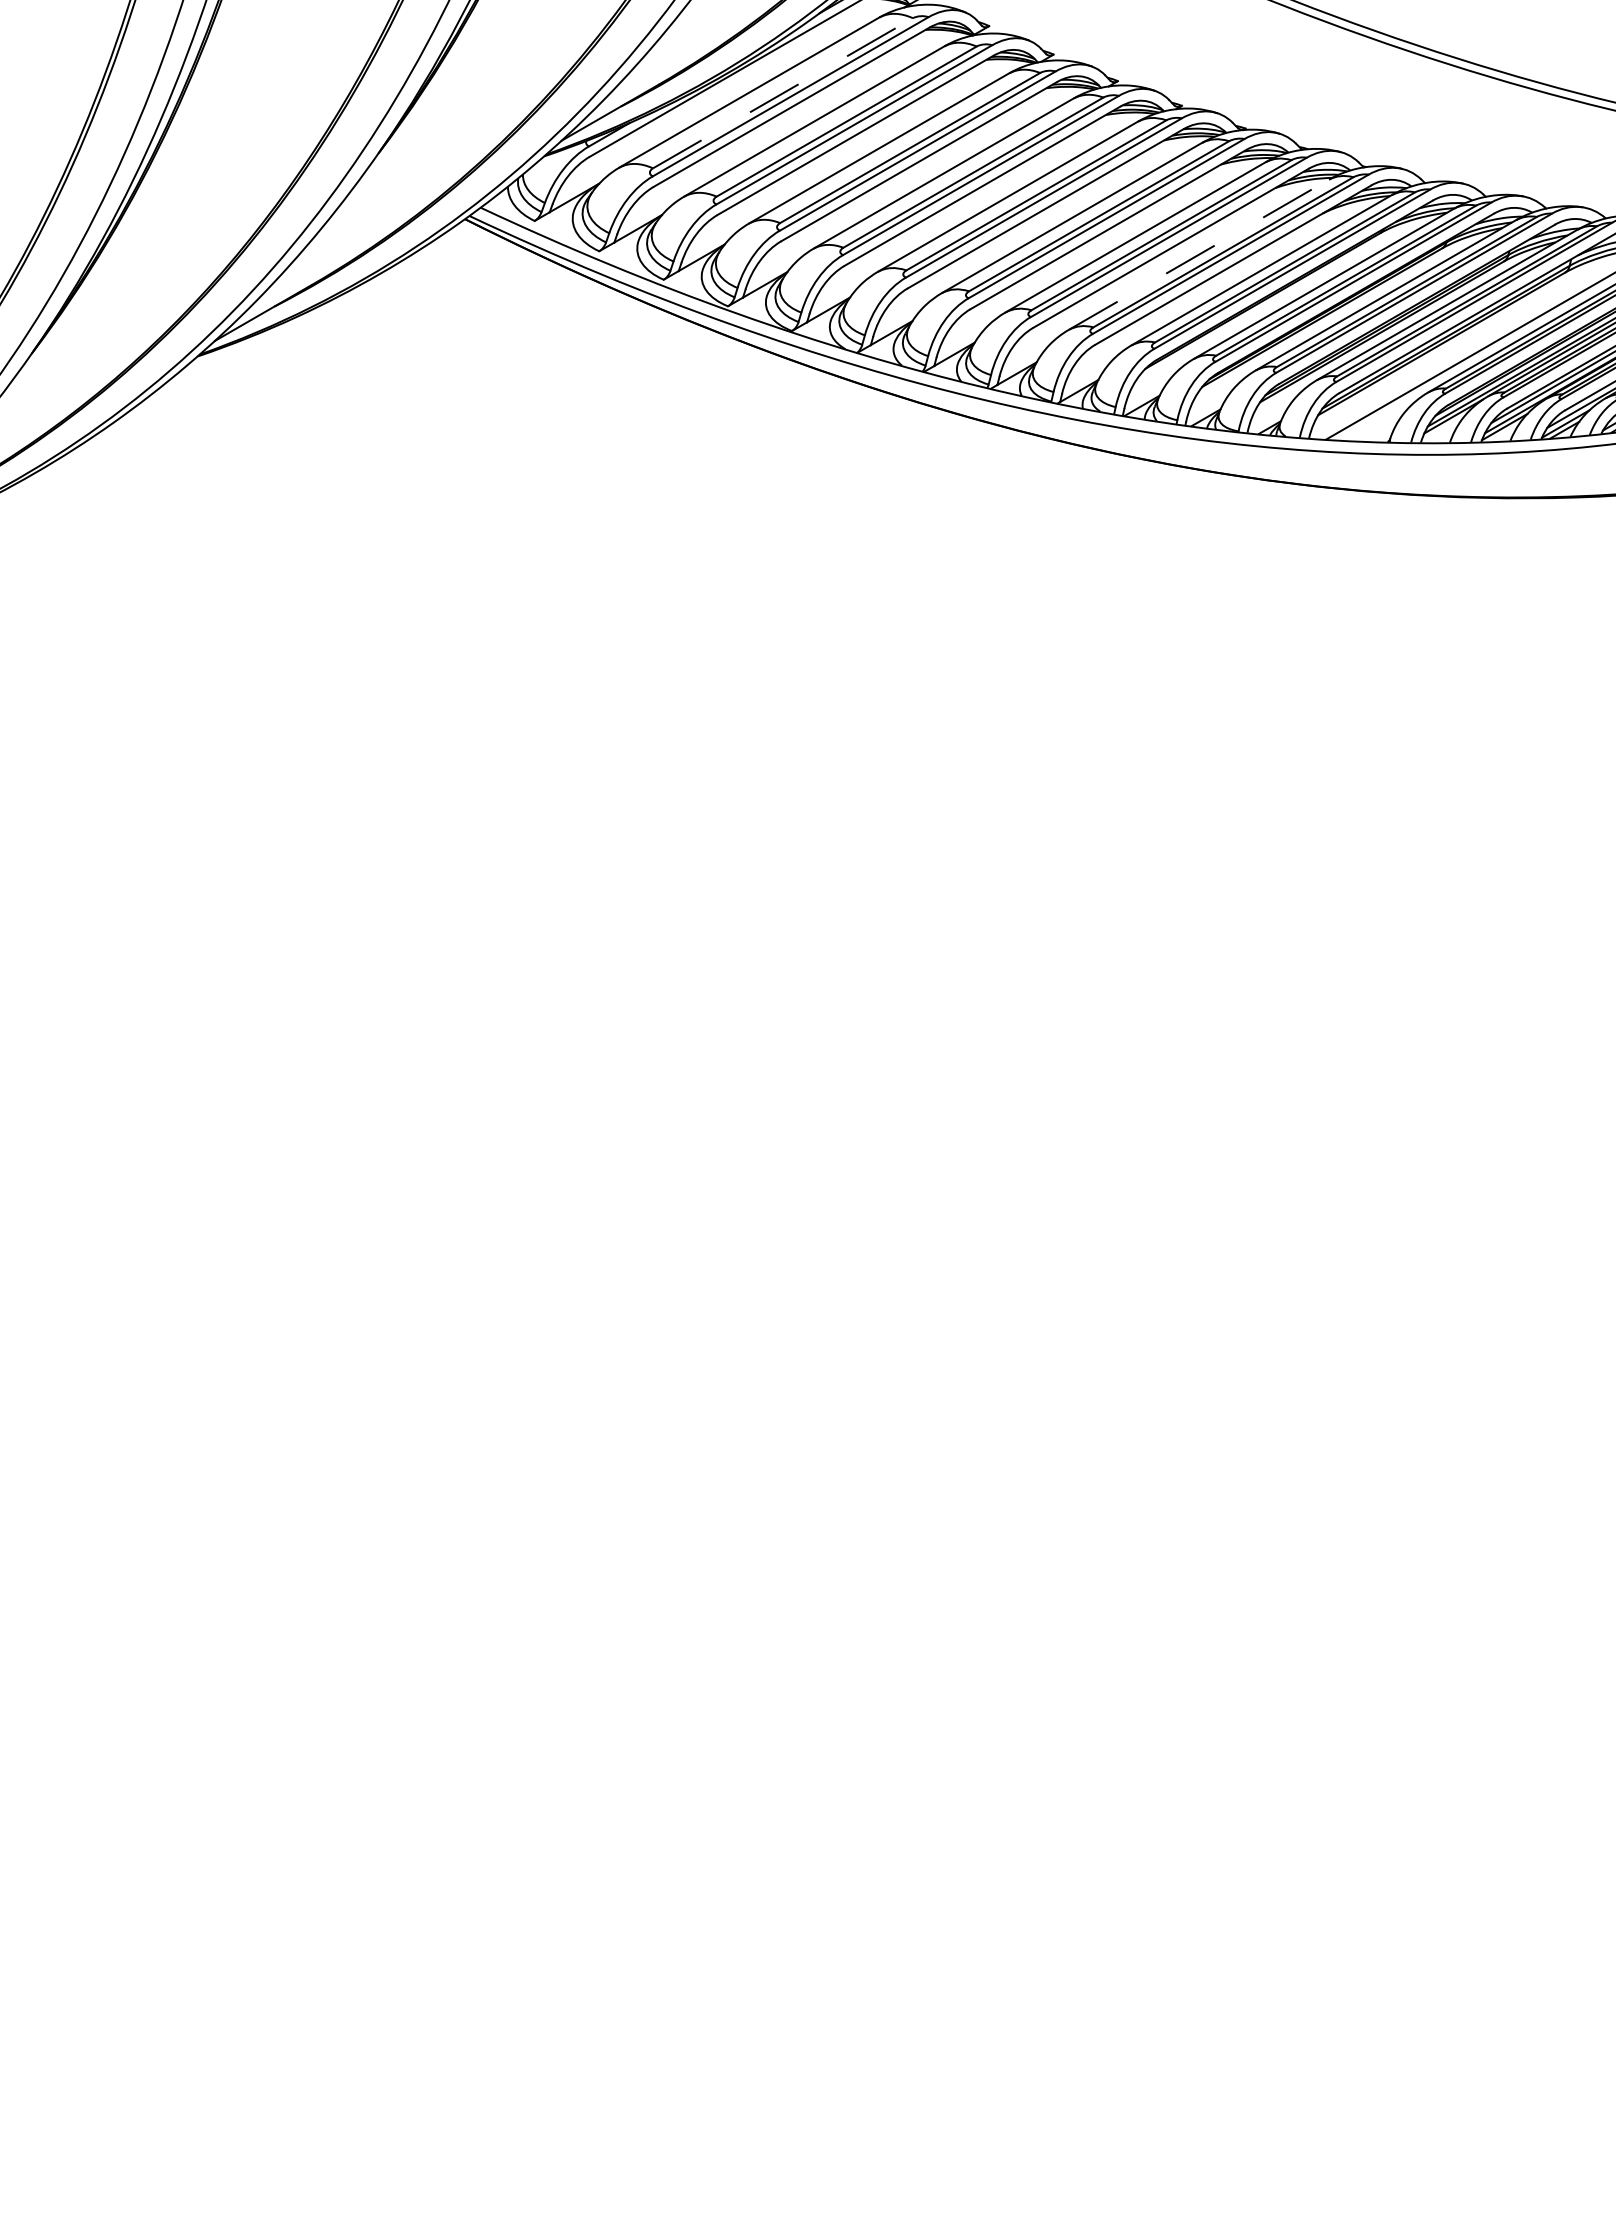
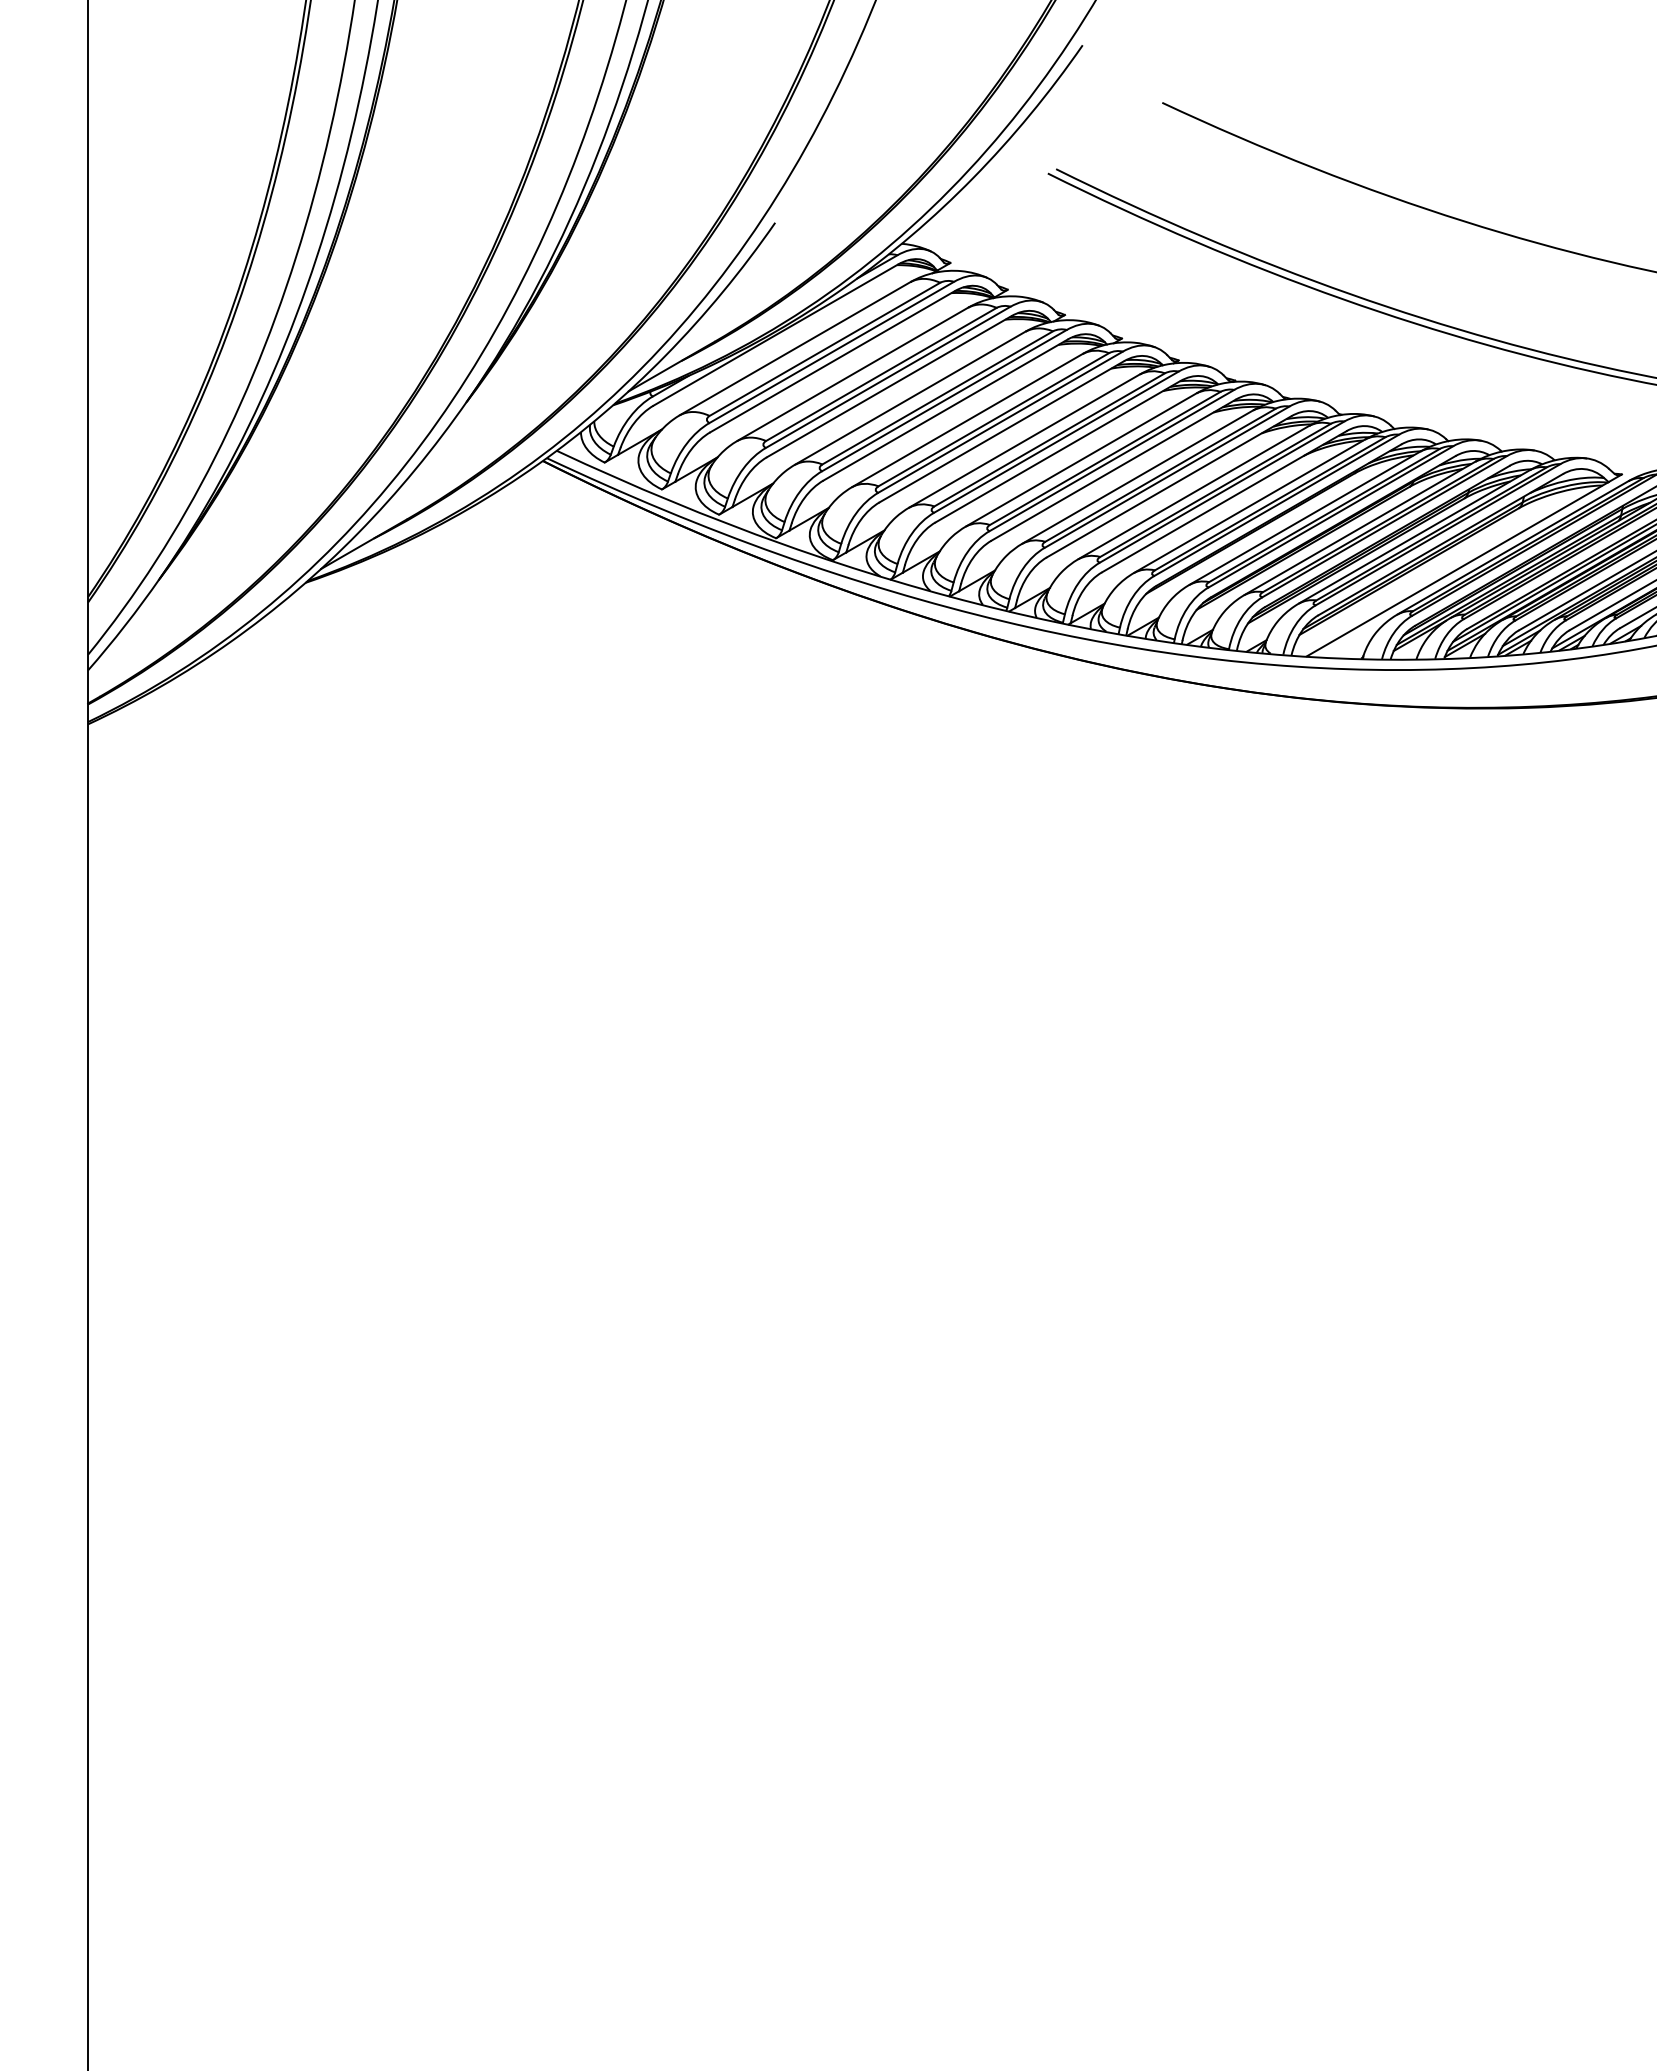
line: (783, 93) -> (825, 349), dashed -> solid
line: (1199, 254) -> (1194, 492), dashed -> solid

